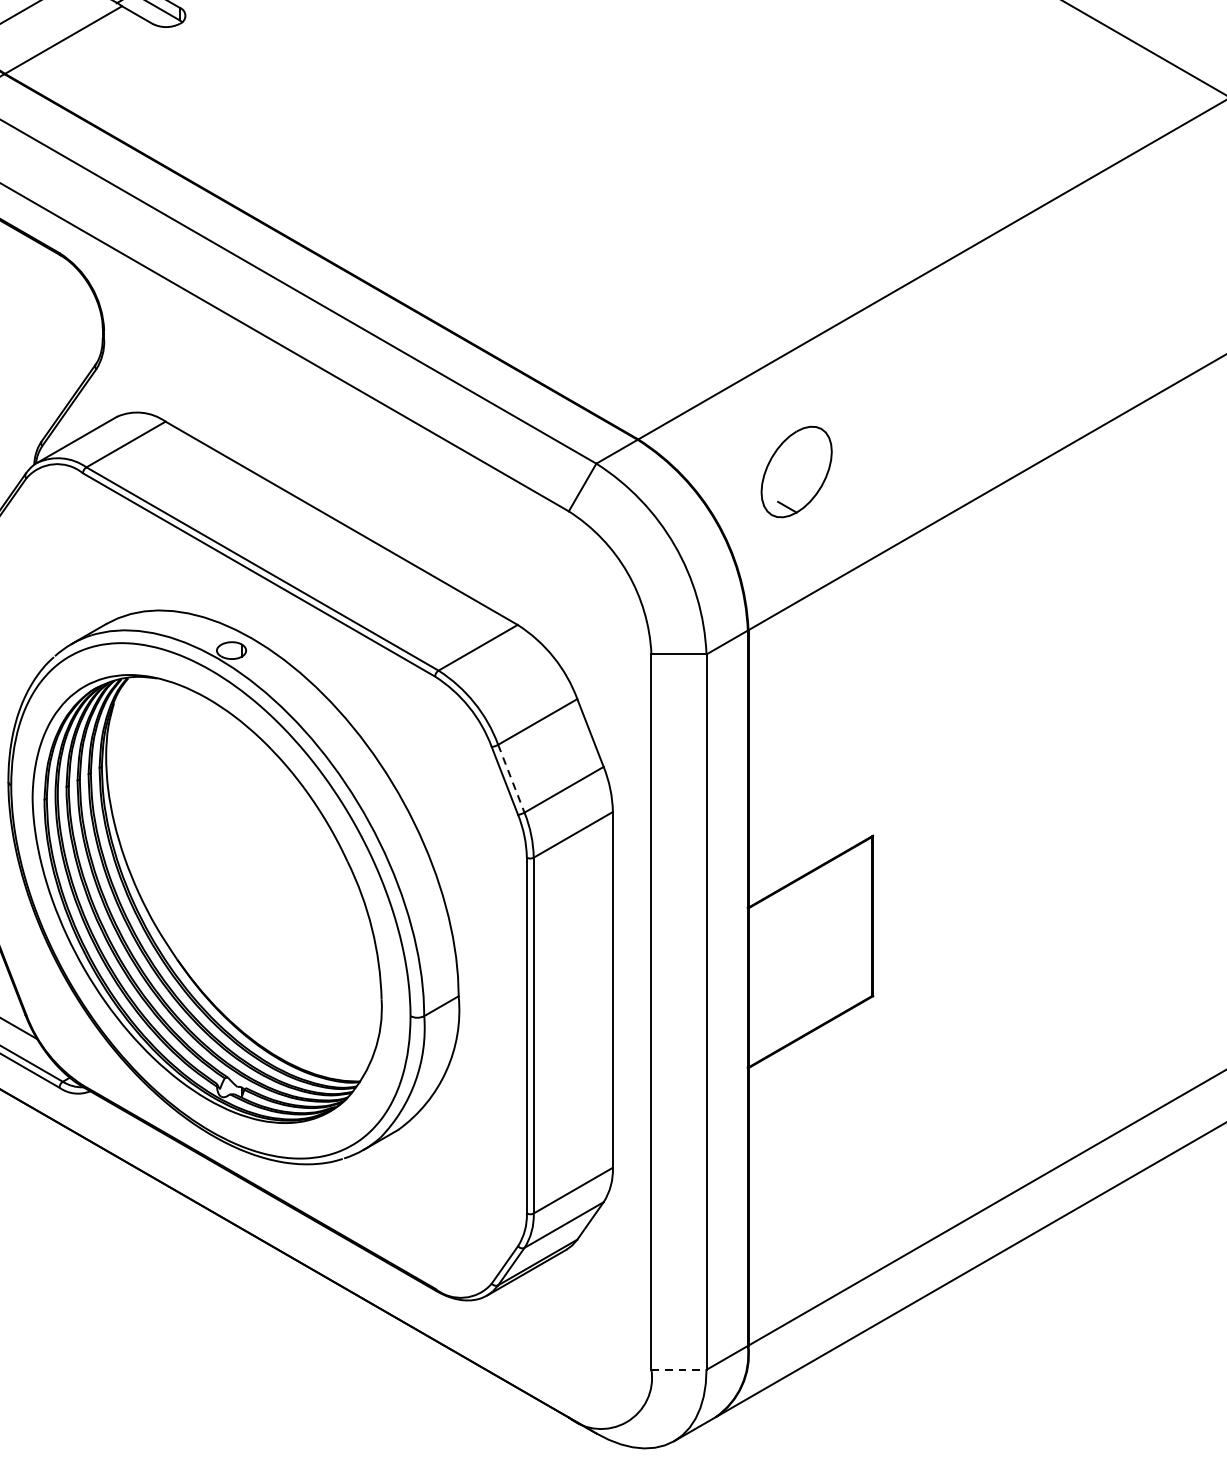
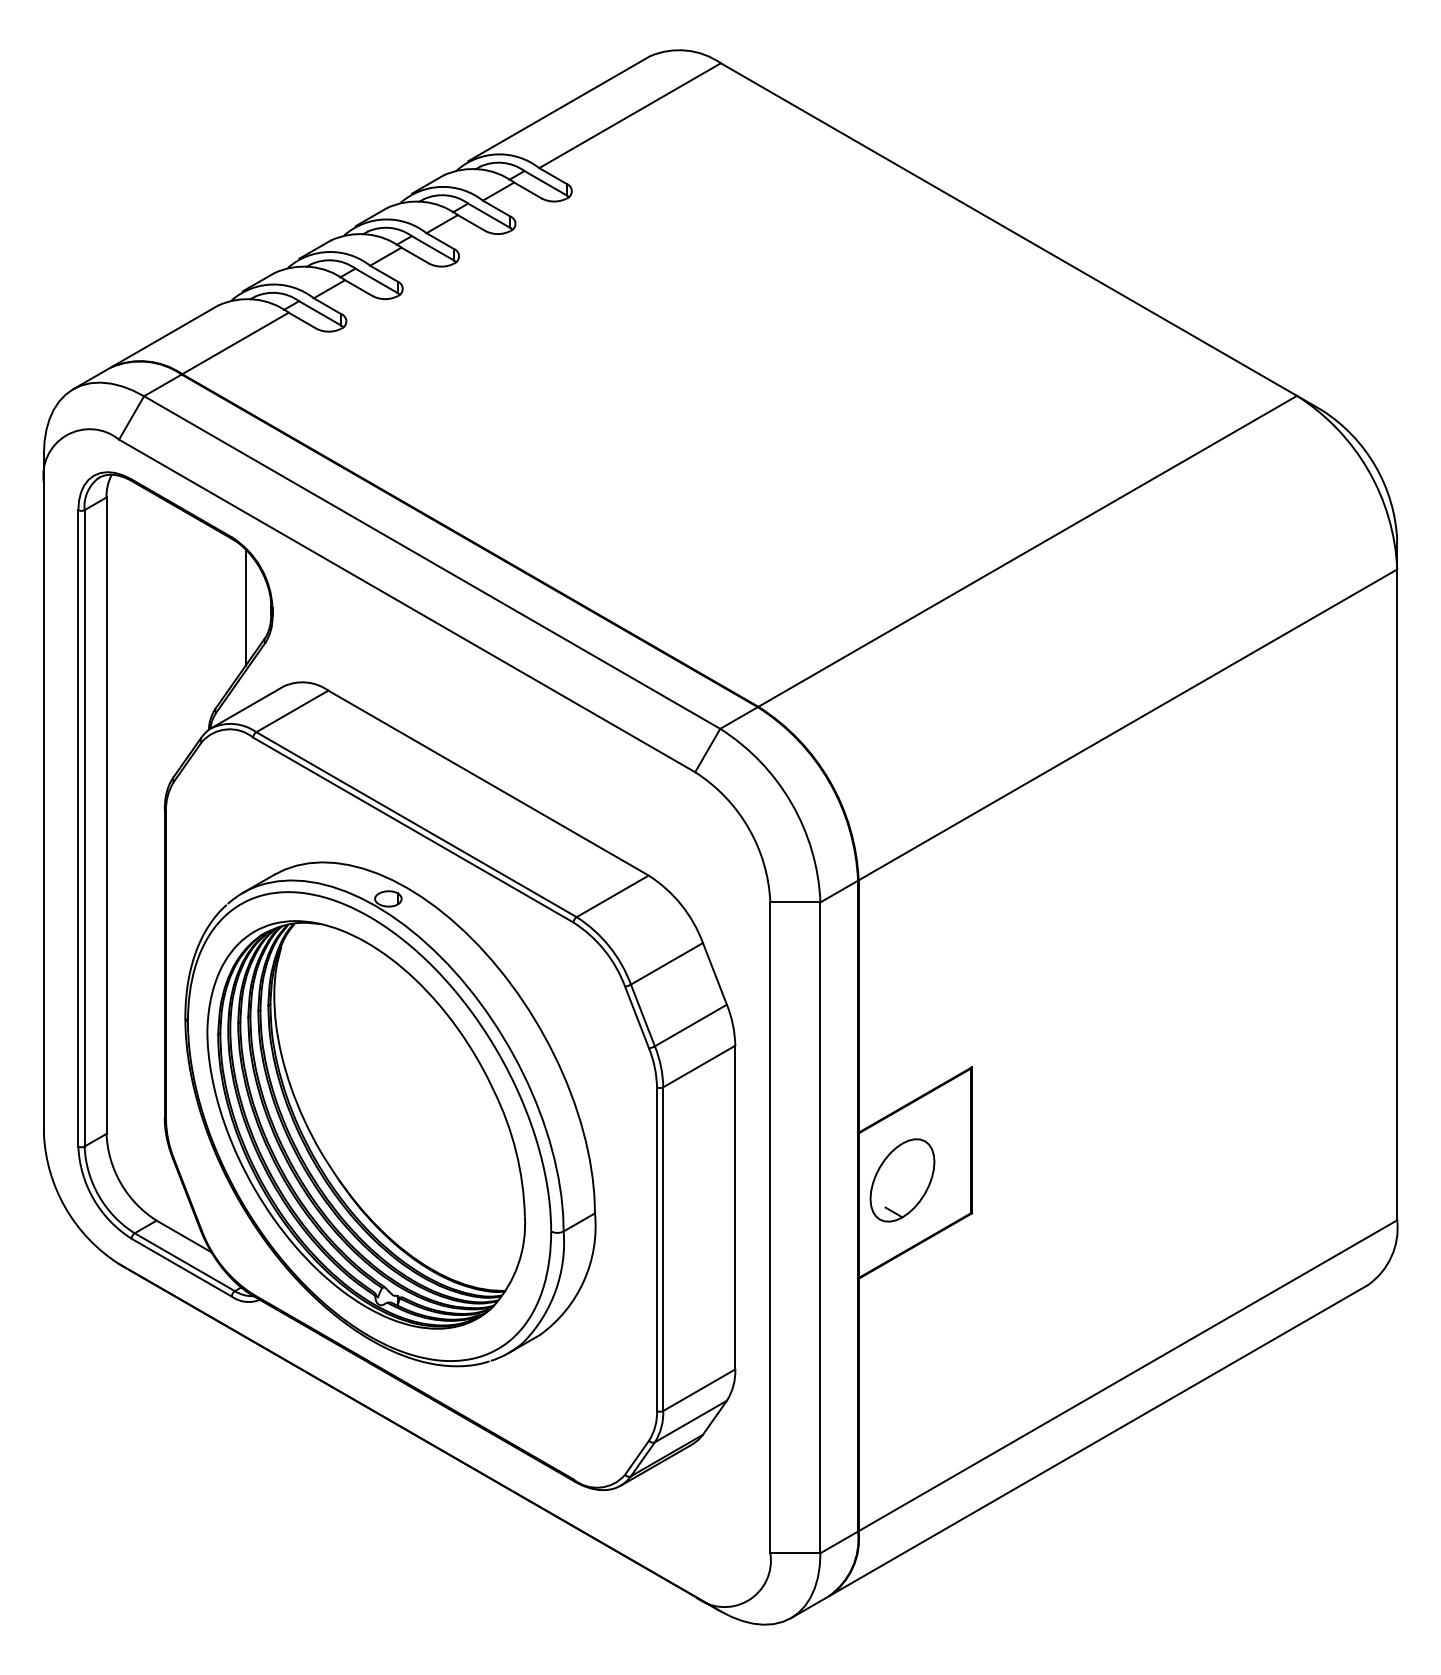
line: (74, 330) -> (245, 607), added
part: (796, 472) -> (902, 1180), moved
line: (511, 778) -> (643, 1015), dashed -> solid
line: (679, 1370) -> (795, 1553), dashed -> solid

